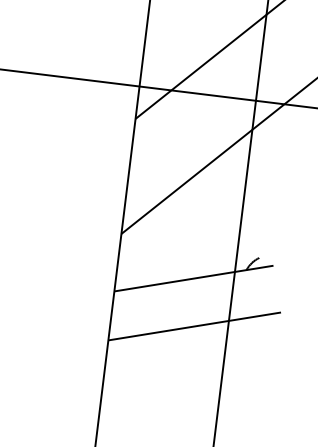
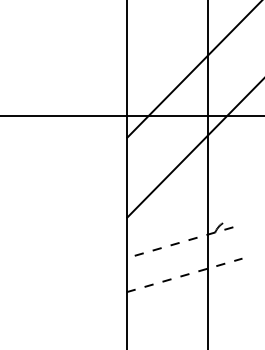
line: (194, 278) -> (180, 242), solid -> dashed
line: (196, 326) -> (185, 275), solid -> dashed

